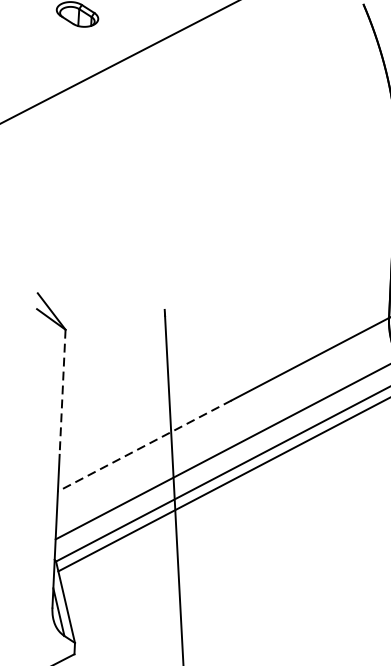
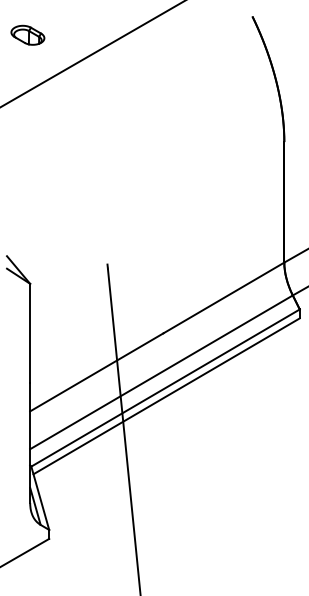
line: (62, 392) -> (30, 333), dashed -> solid
line: (144, 446) -> (96, 372), dashed -> solid

